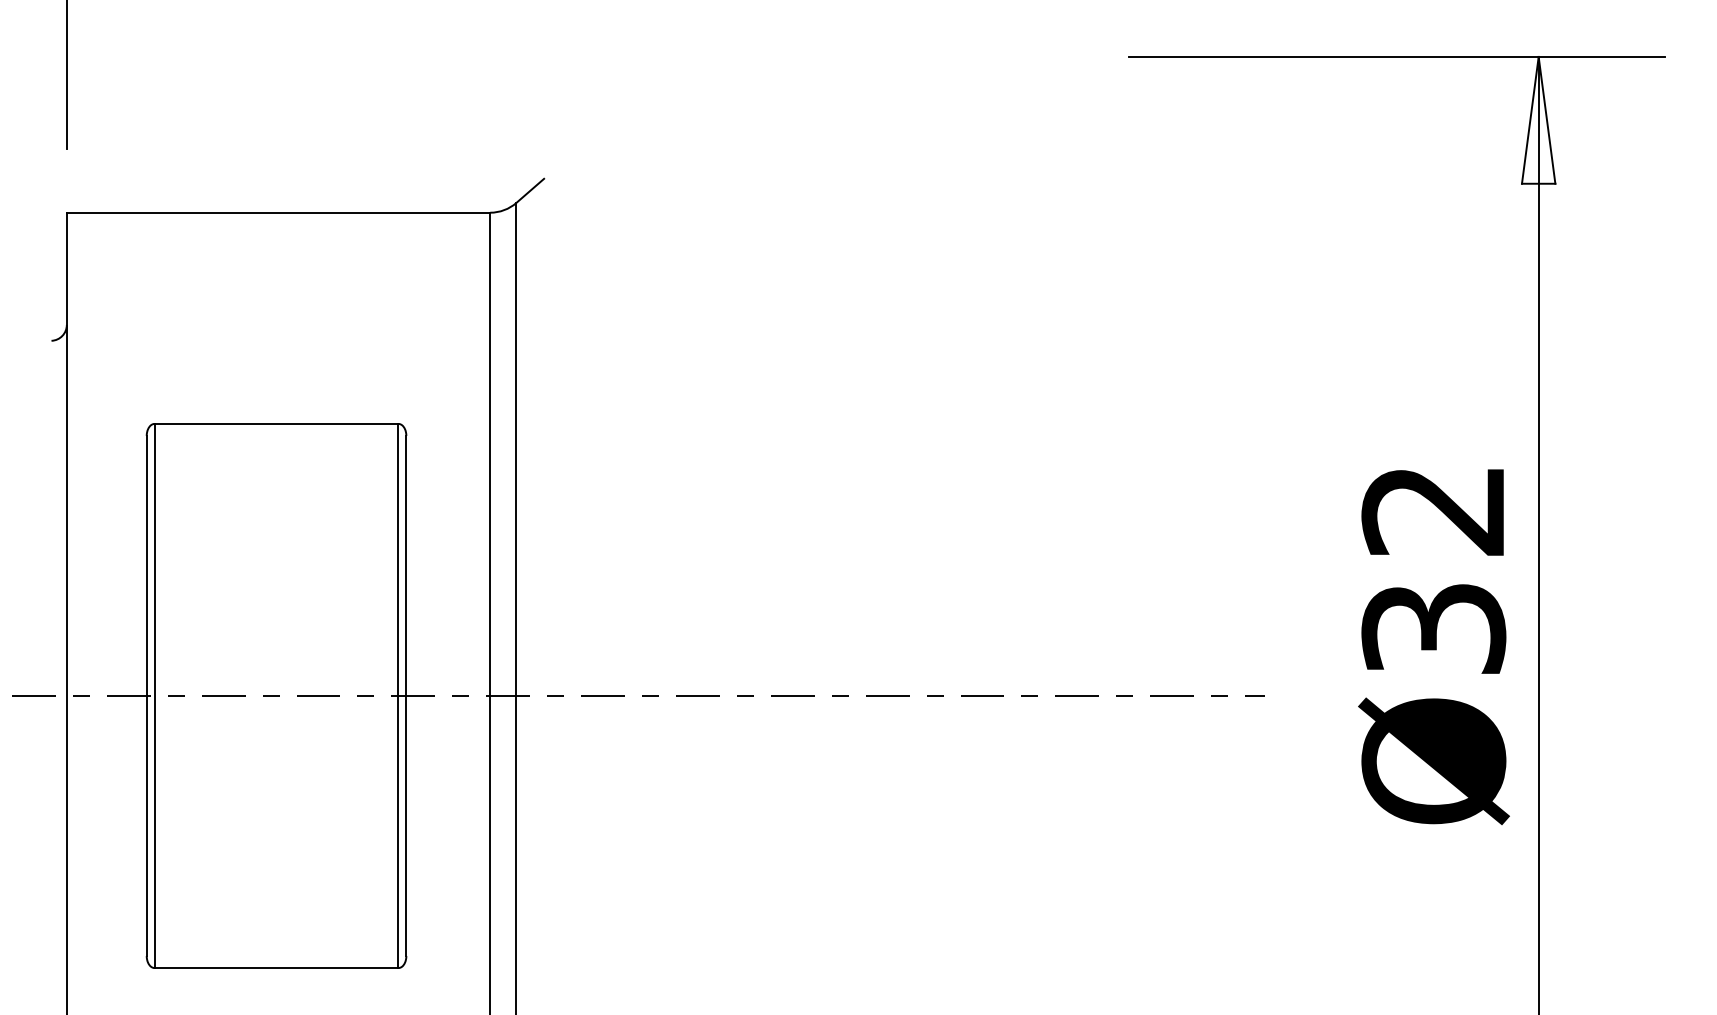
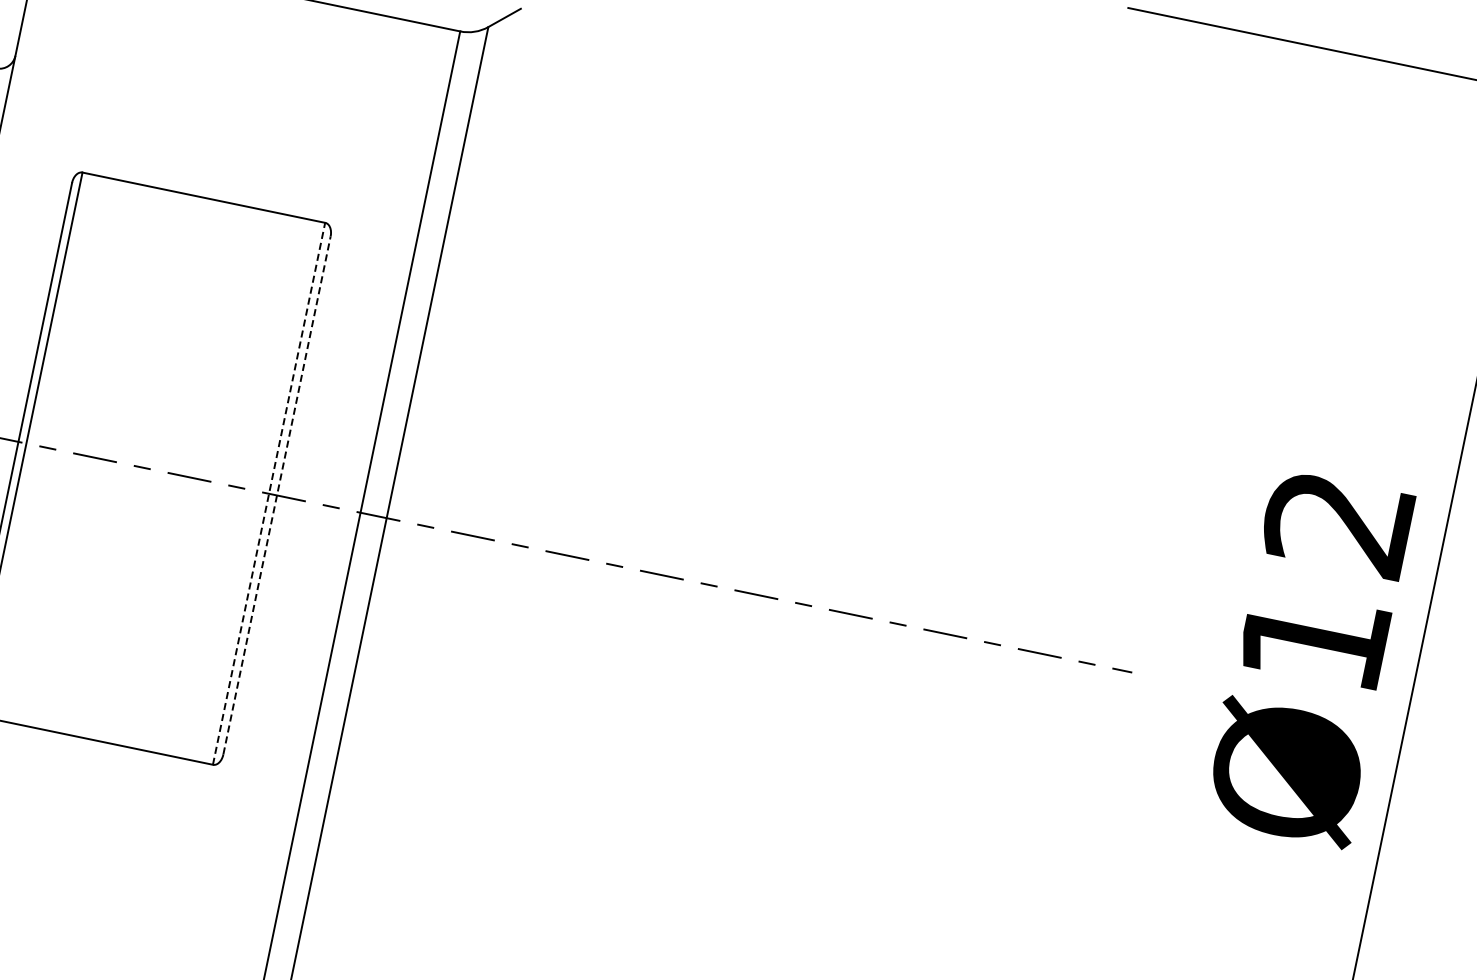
text: (1433, 628) -> (1313, 640), Ø32 -> Ø12
line: (398, 695) -> (269, 493), solid -> dashed
line: (406, 695) -> (277, 495), solid -> dashed

